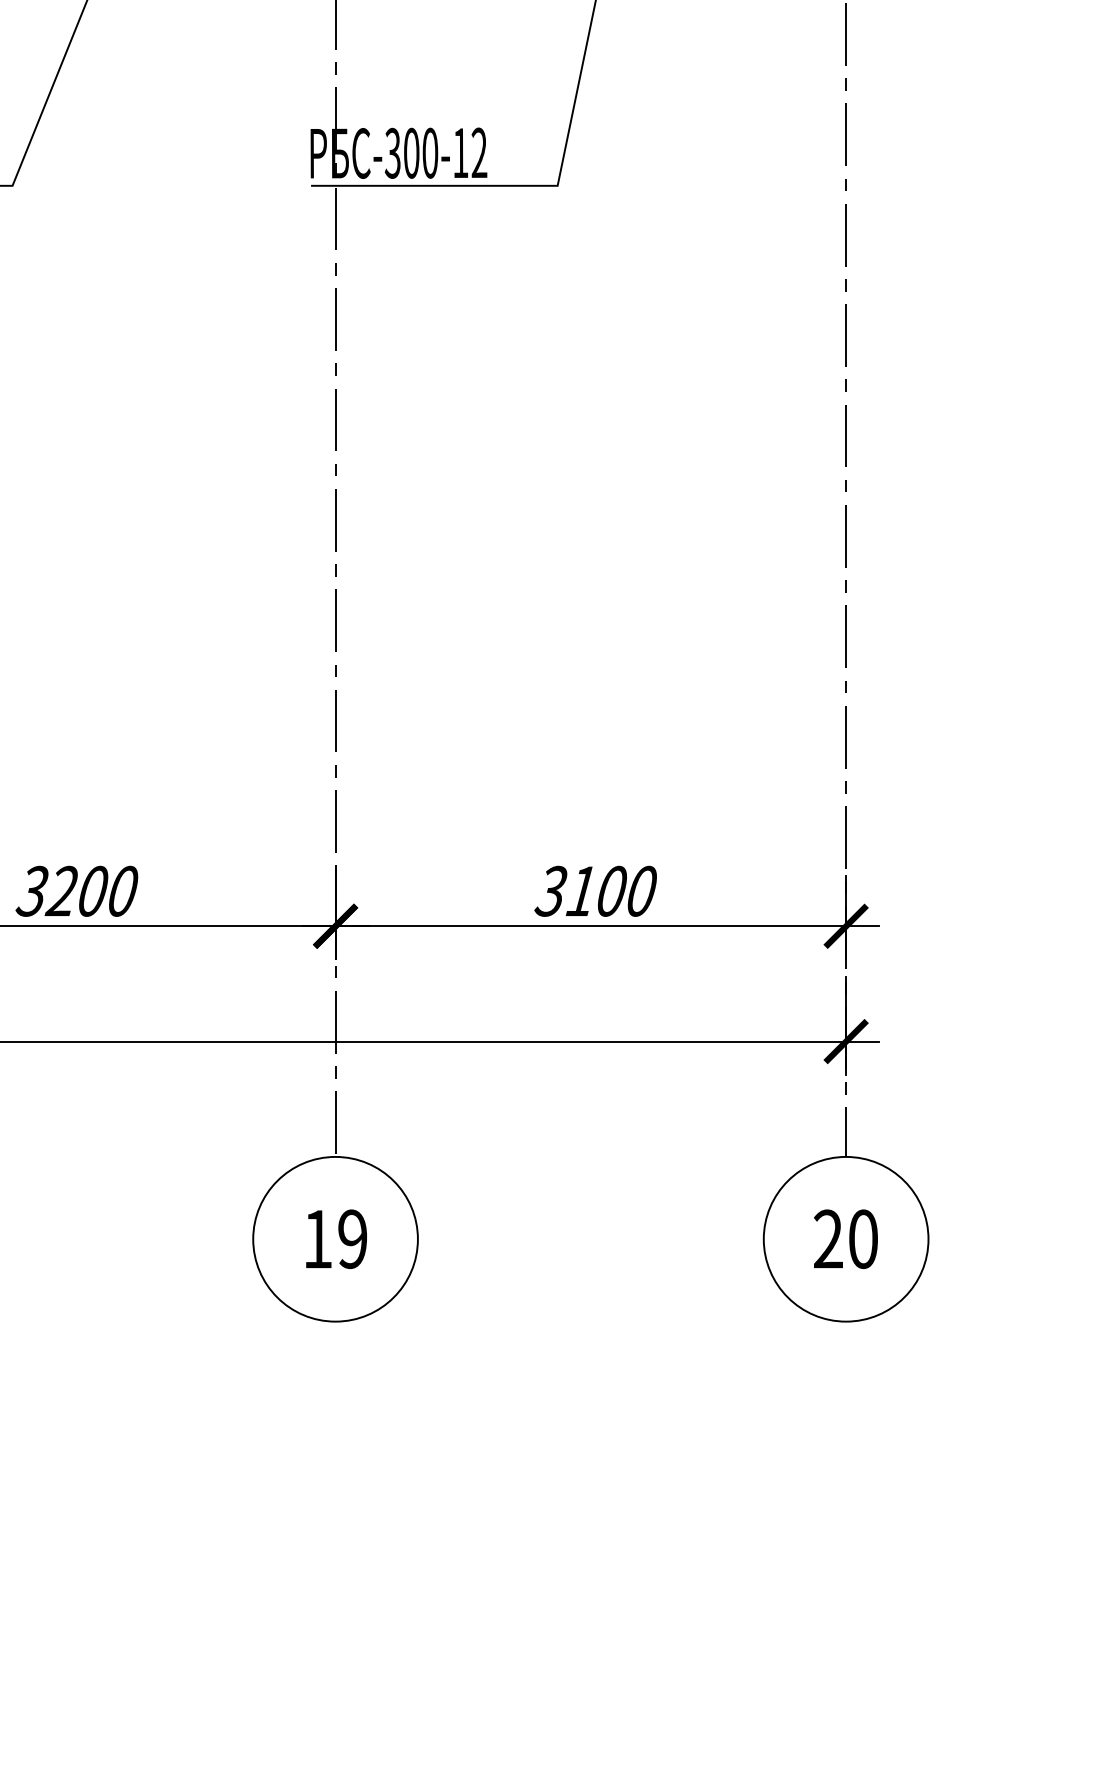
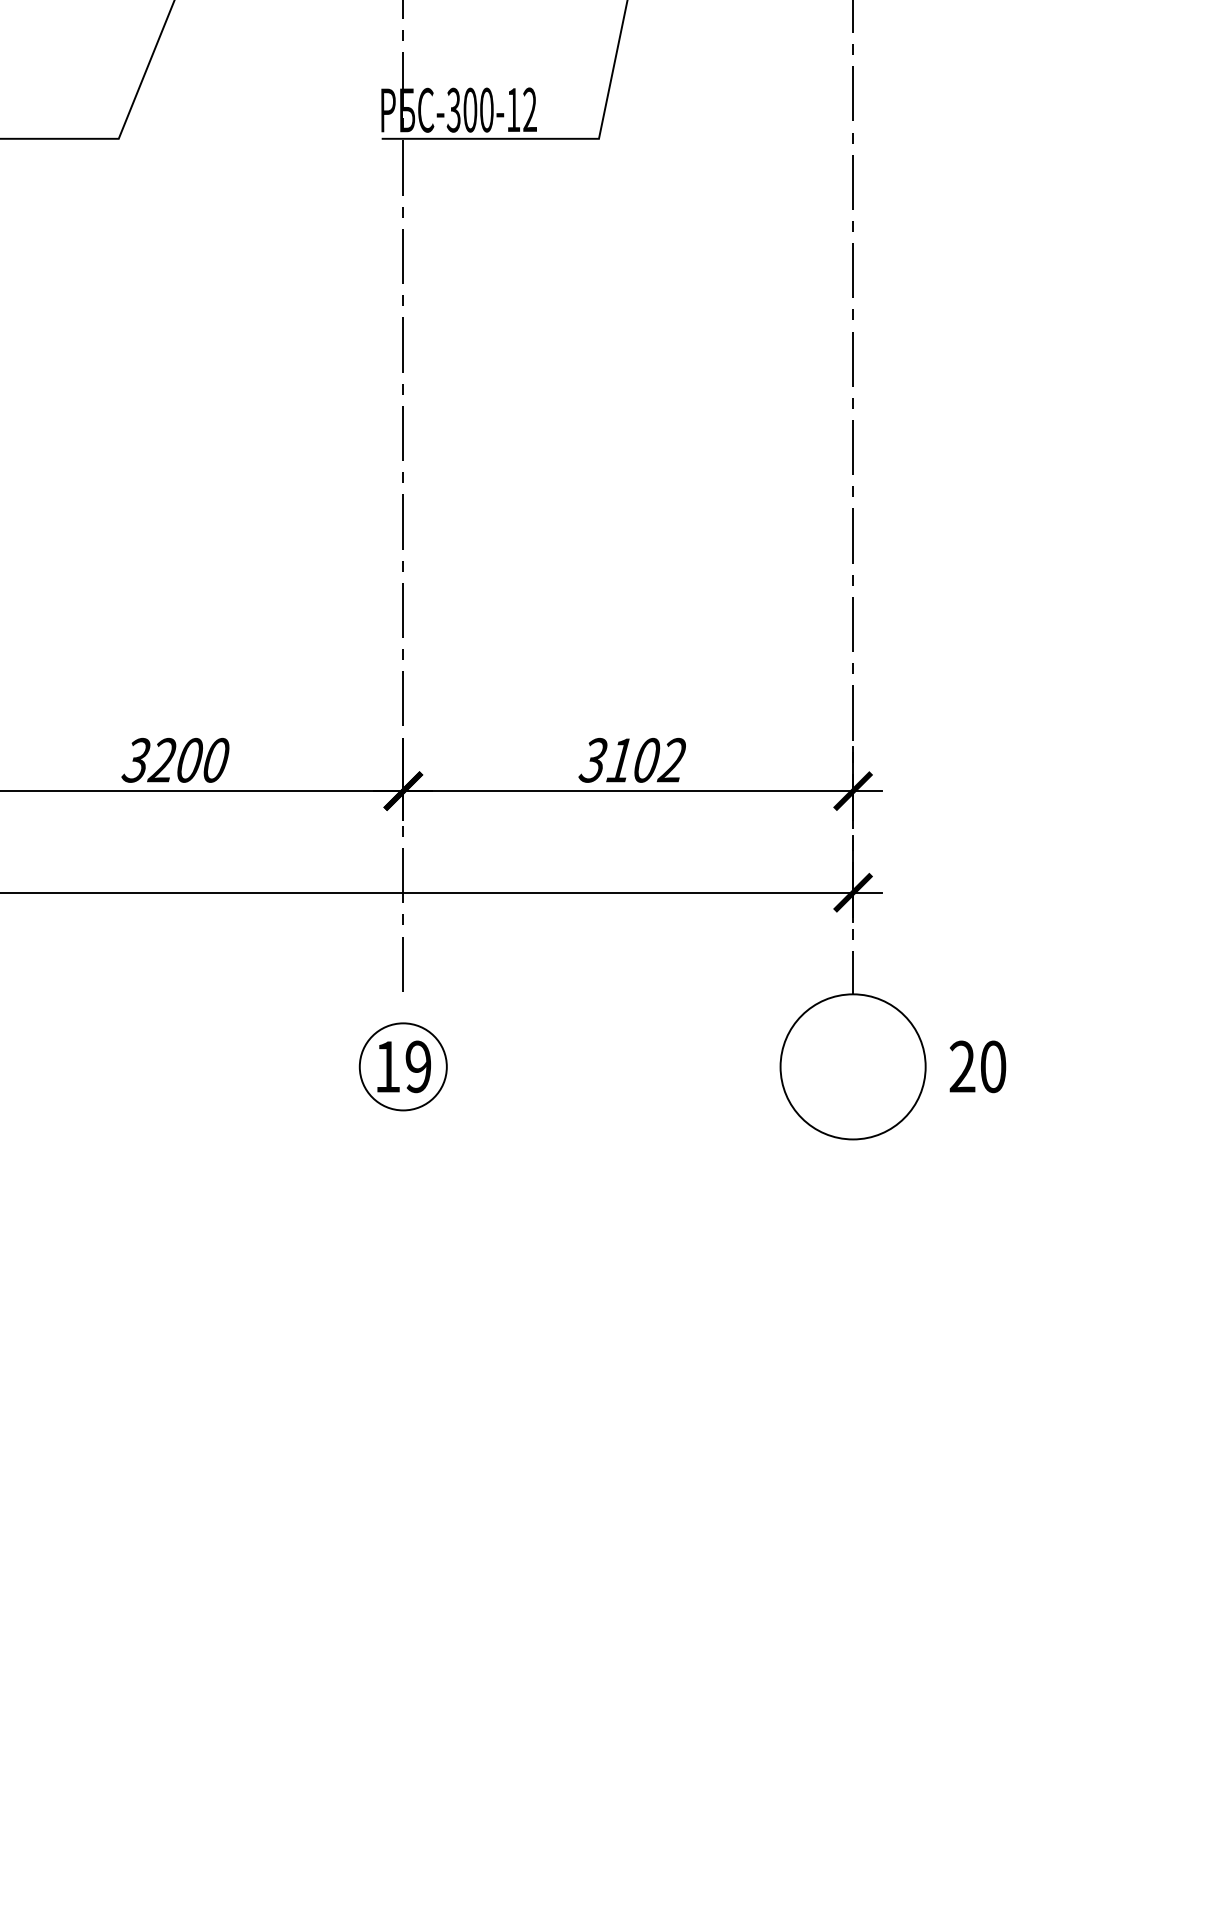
text: (639, 891) -> (671, 760), 3100 -> 3102
circle: (334, 1238) -> (402, 1066), size x0.6
text: (845, 1238) -> (977, 1066), moved

